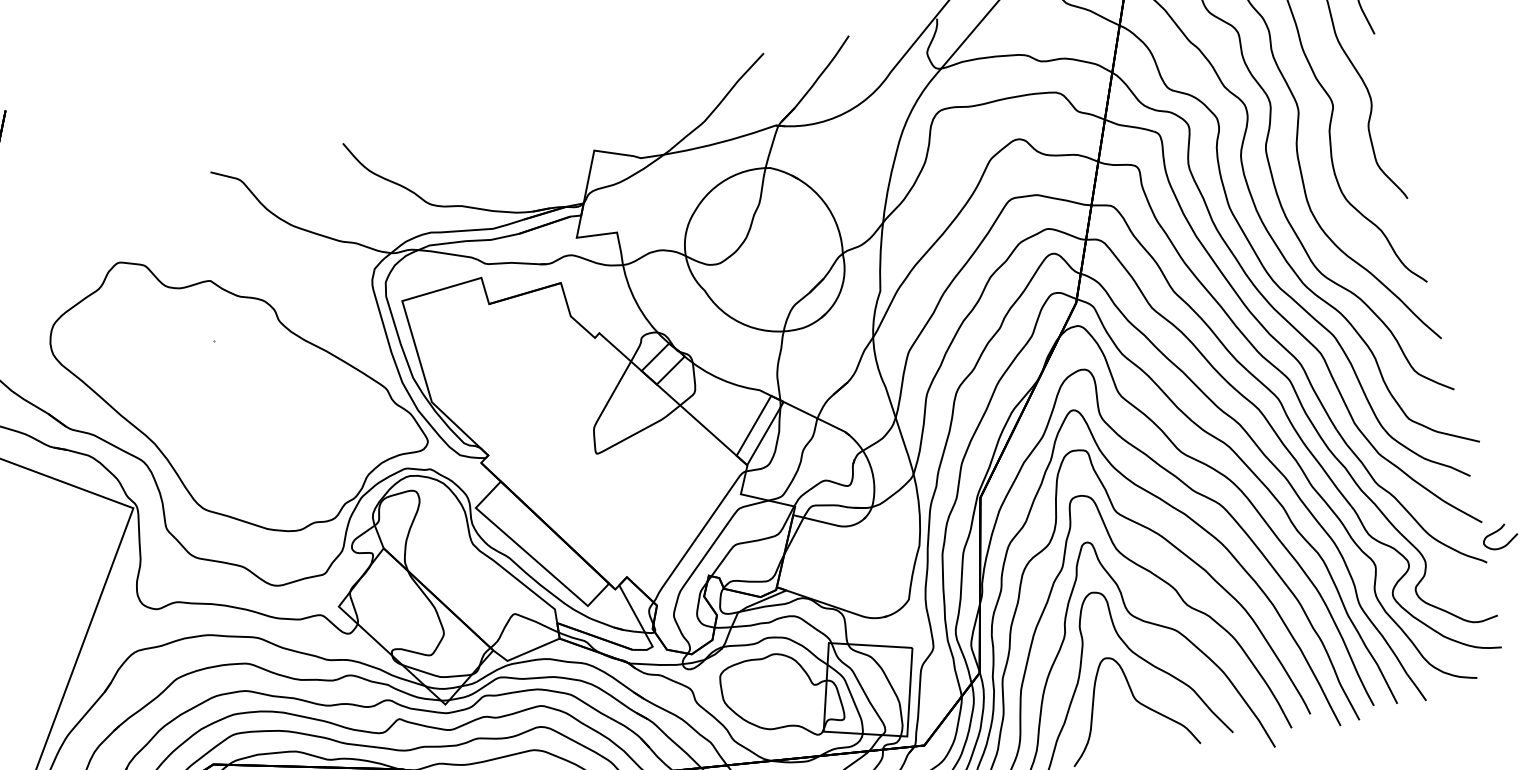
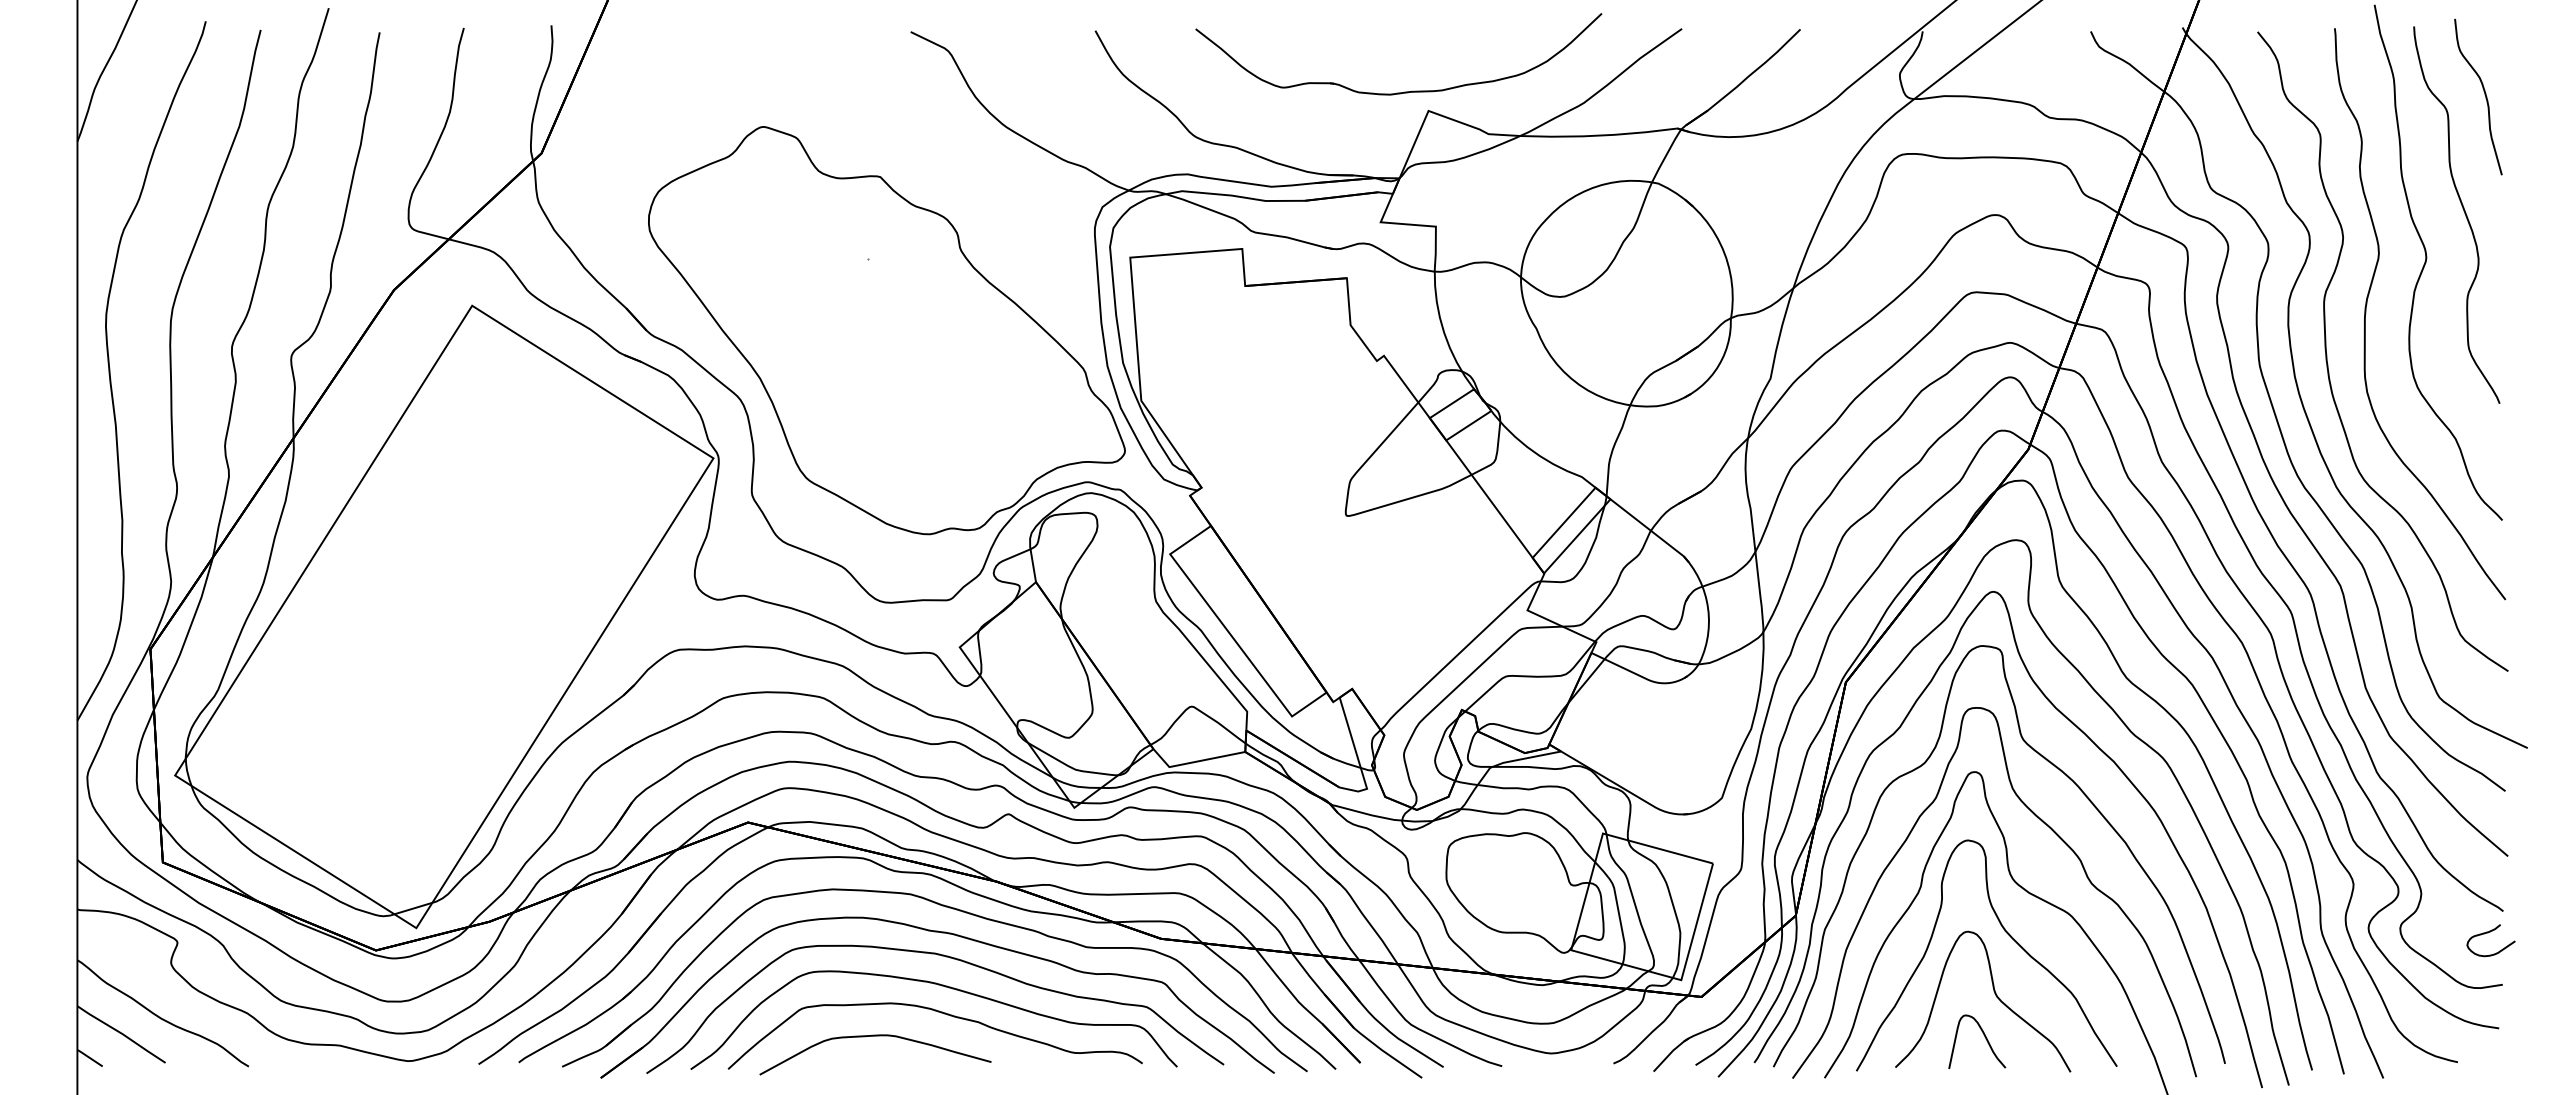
part: (574, 140) -> (1404, 91), added
curve: (1497, 532) -> (2488, 933), moved
curve: (1133, 731) -> (1984, 1037), added

